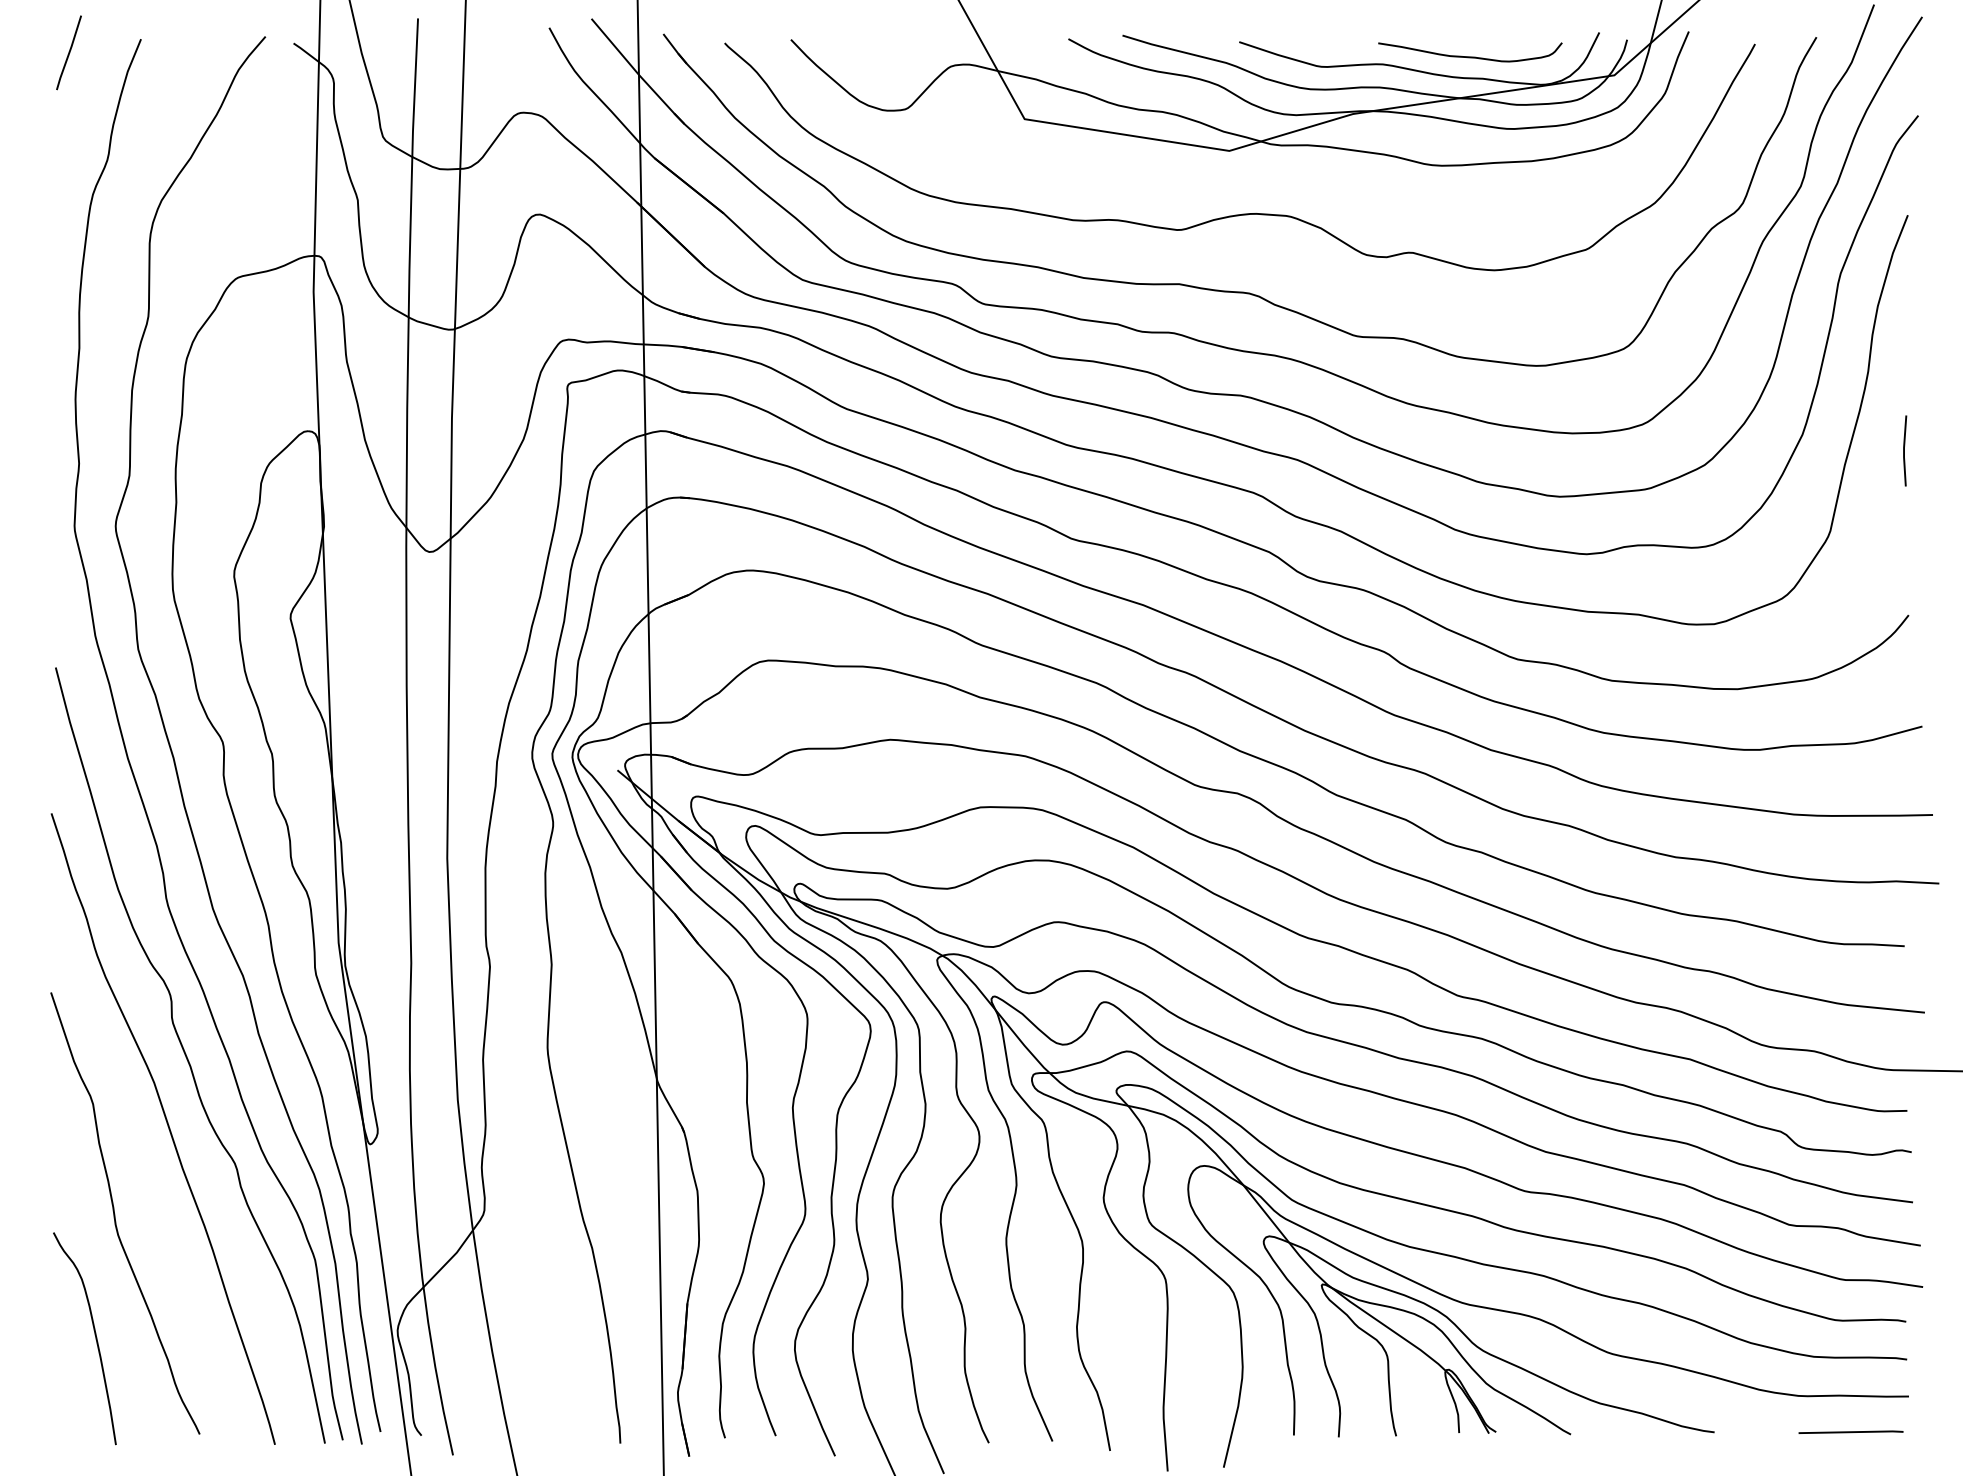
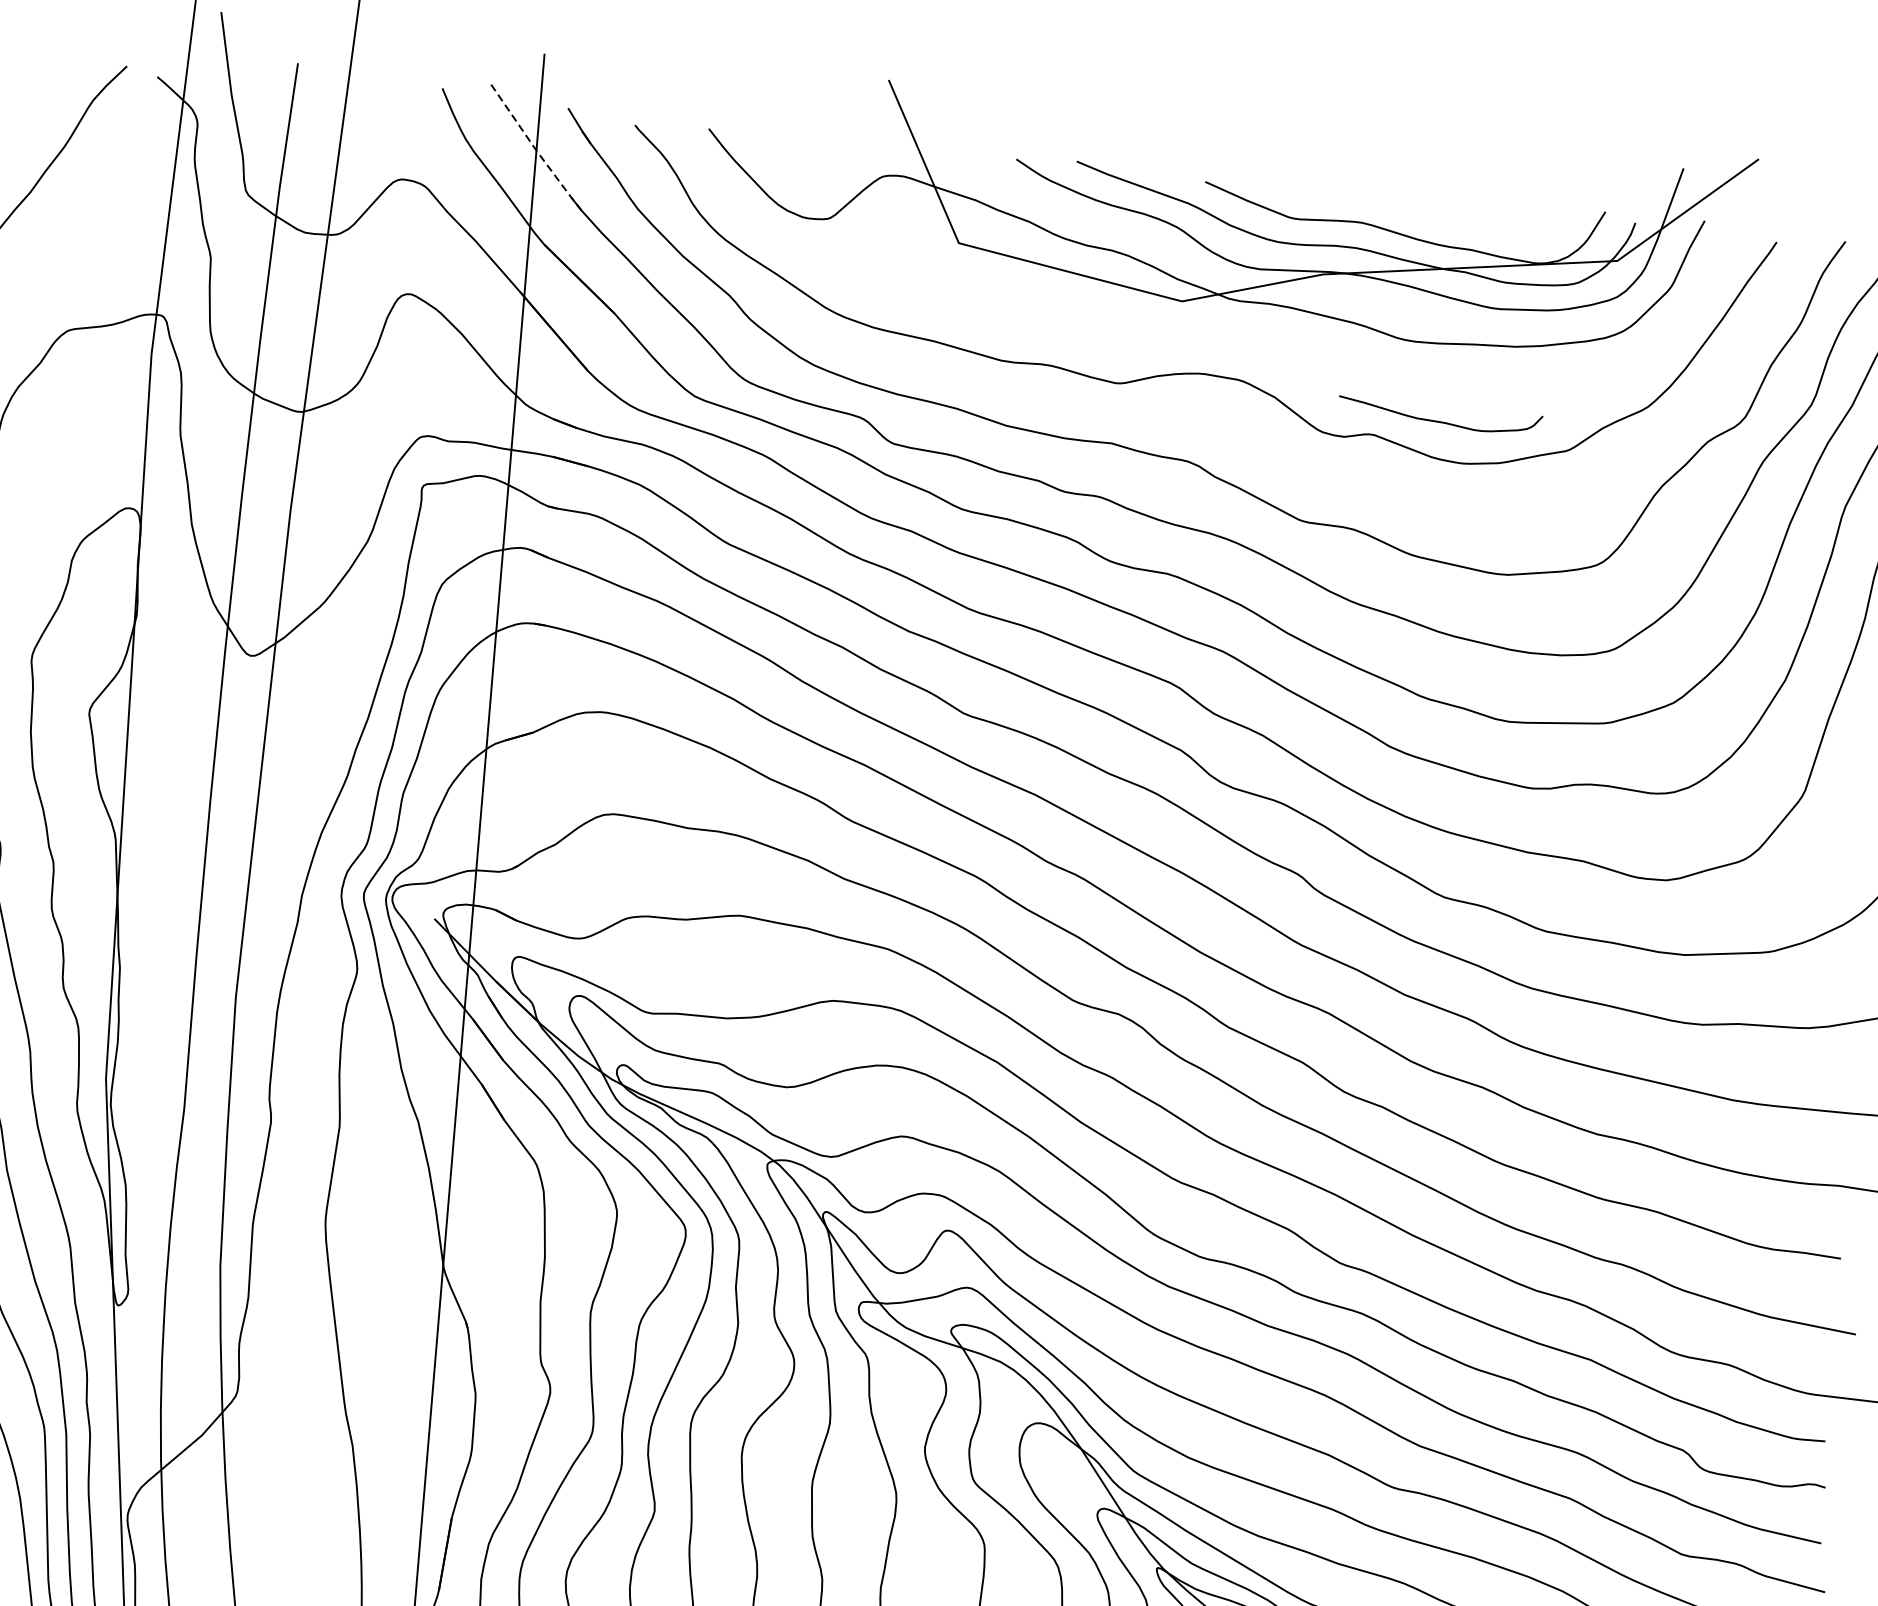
curve: (1470, 56) -> (1439, 421), moved
line: (637, 73) -> (535, 148), solid -> dashed

